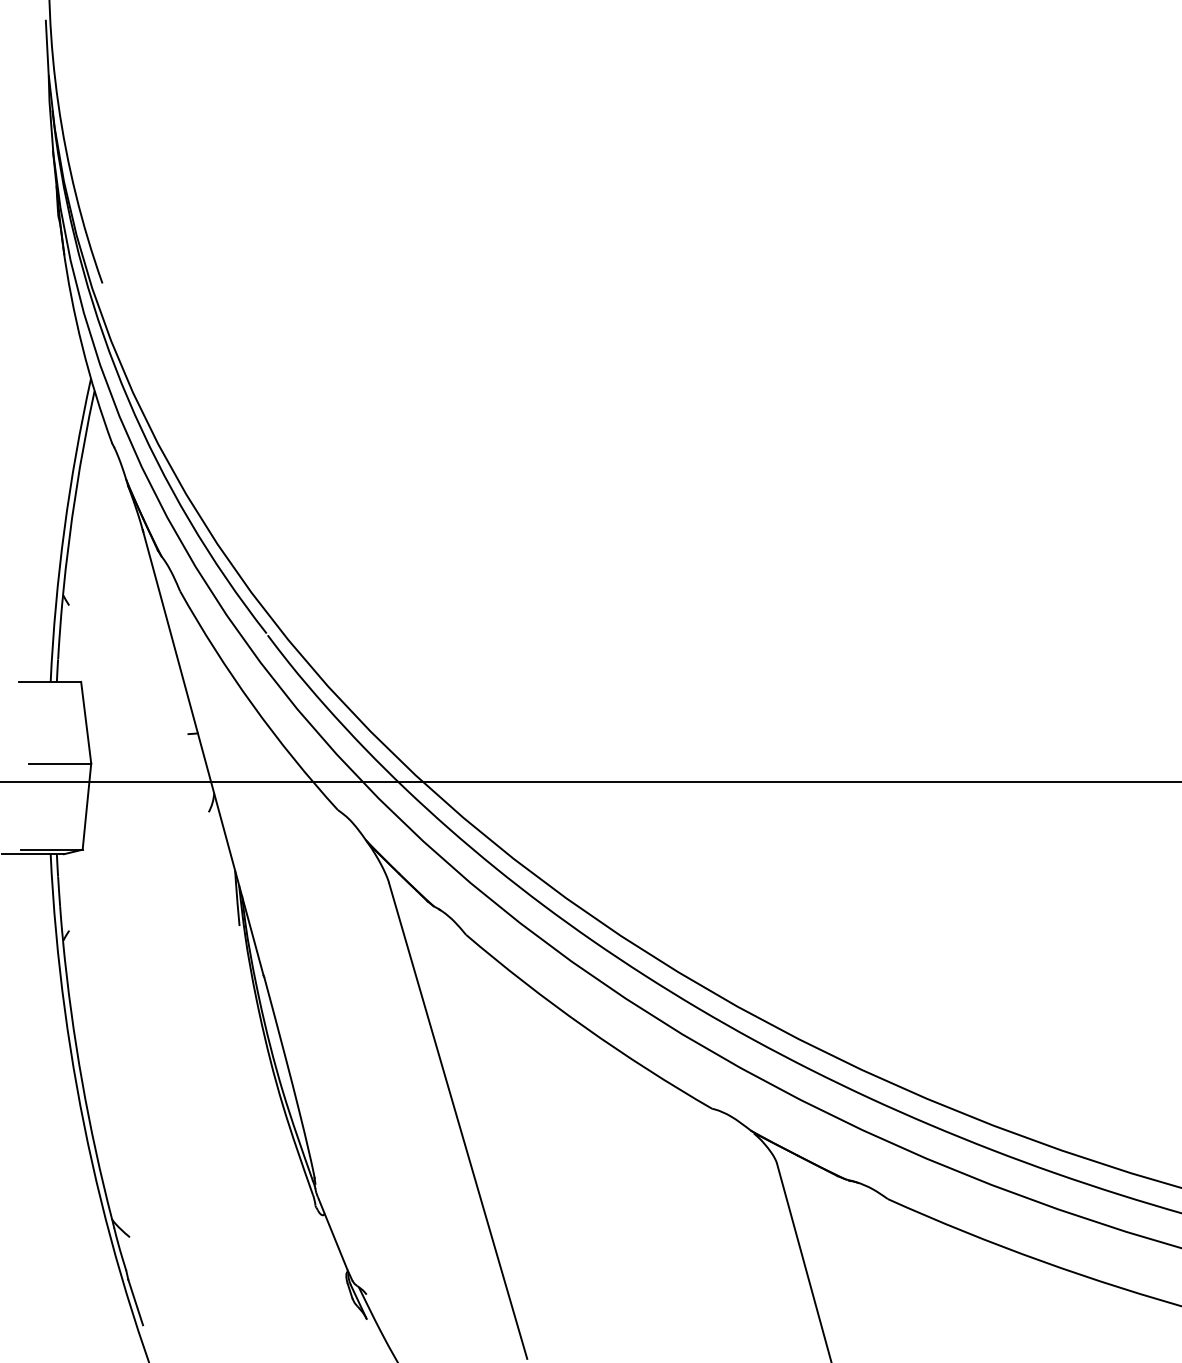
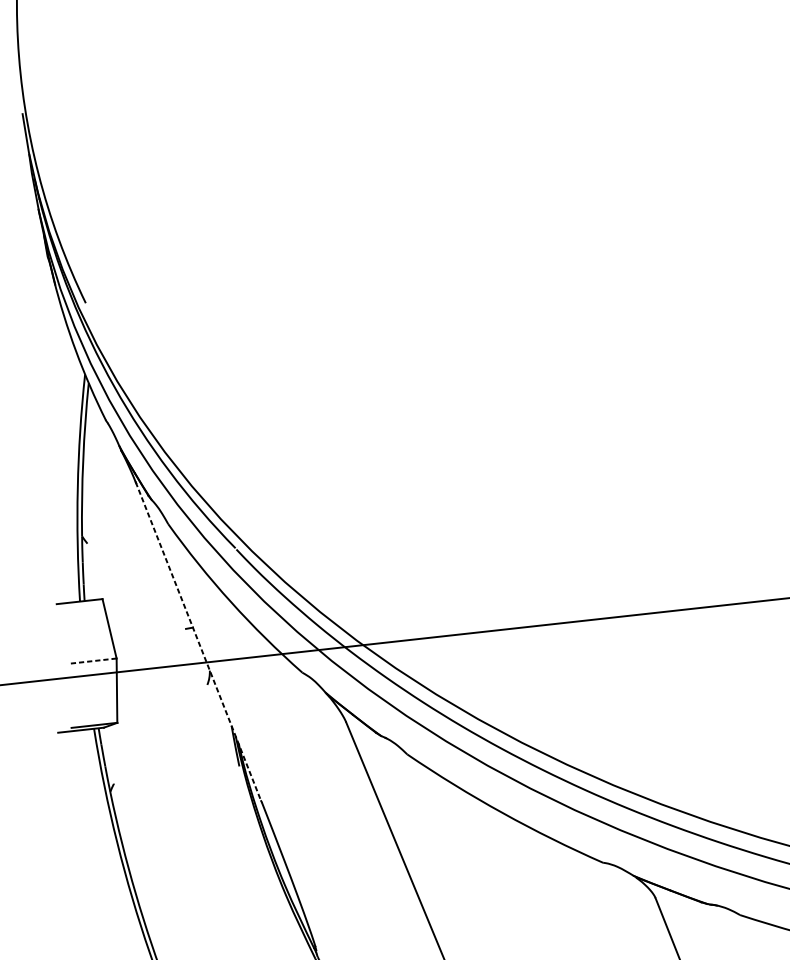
line: (203, 753) -> (198, 641), solid -> dashed
line: (59, 763) -> (93, 661), solid -> dashed

